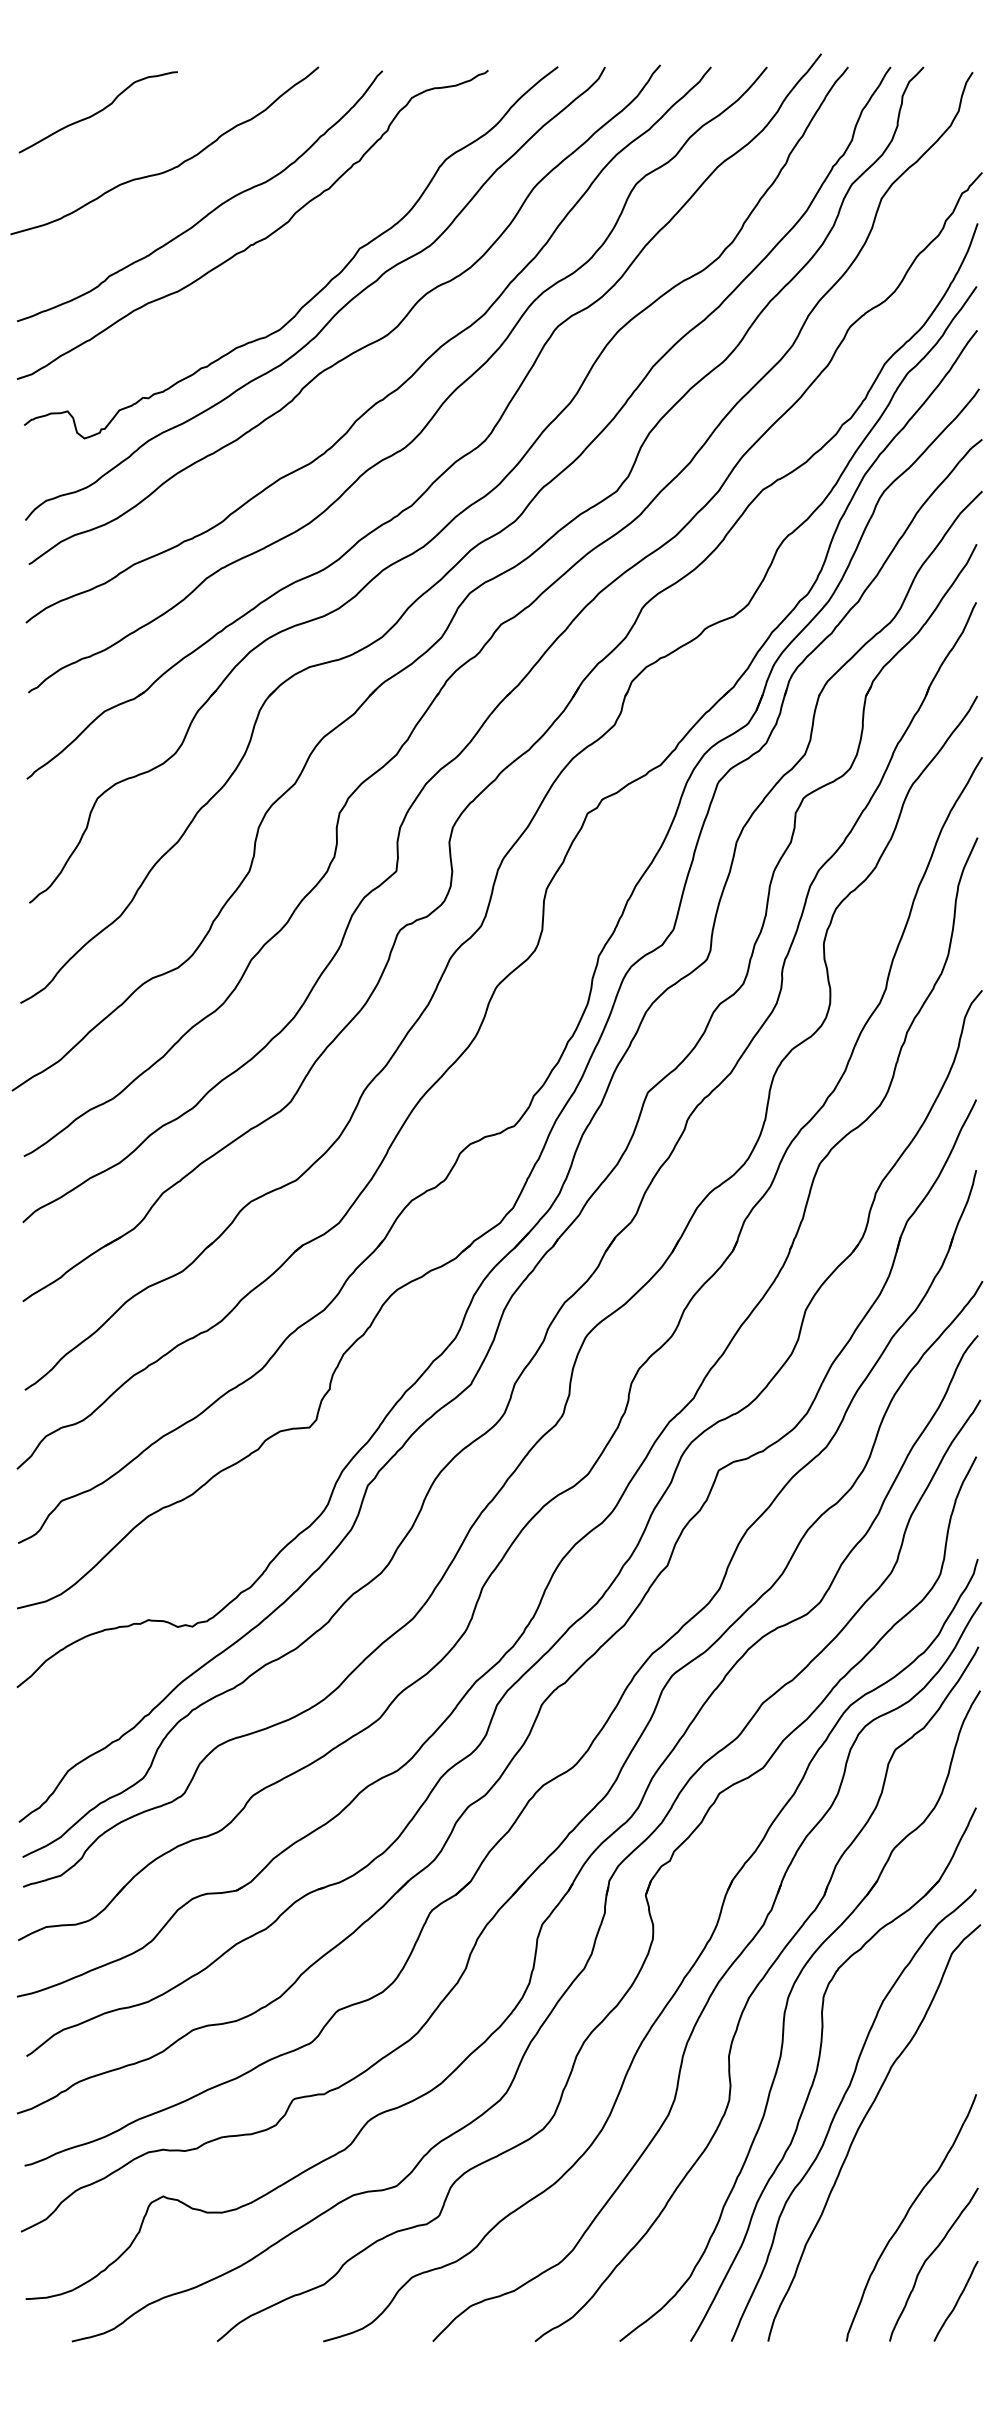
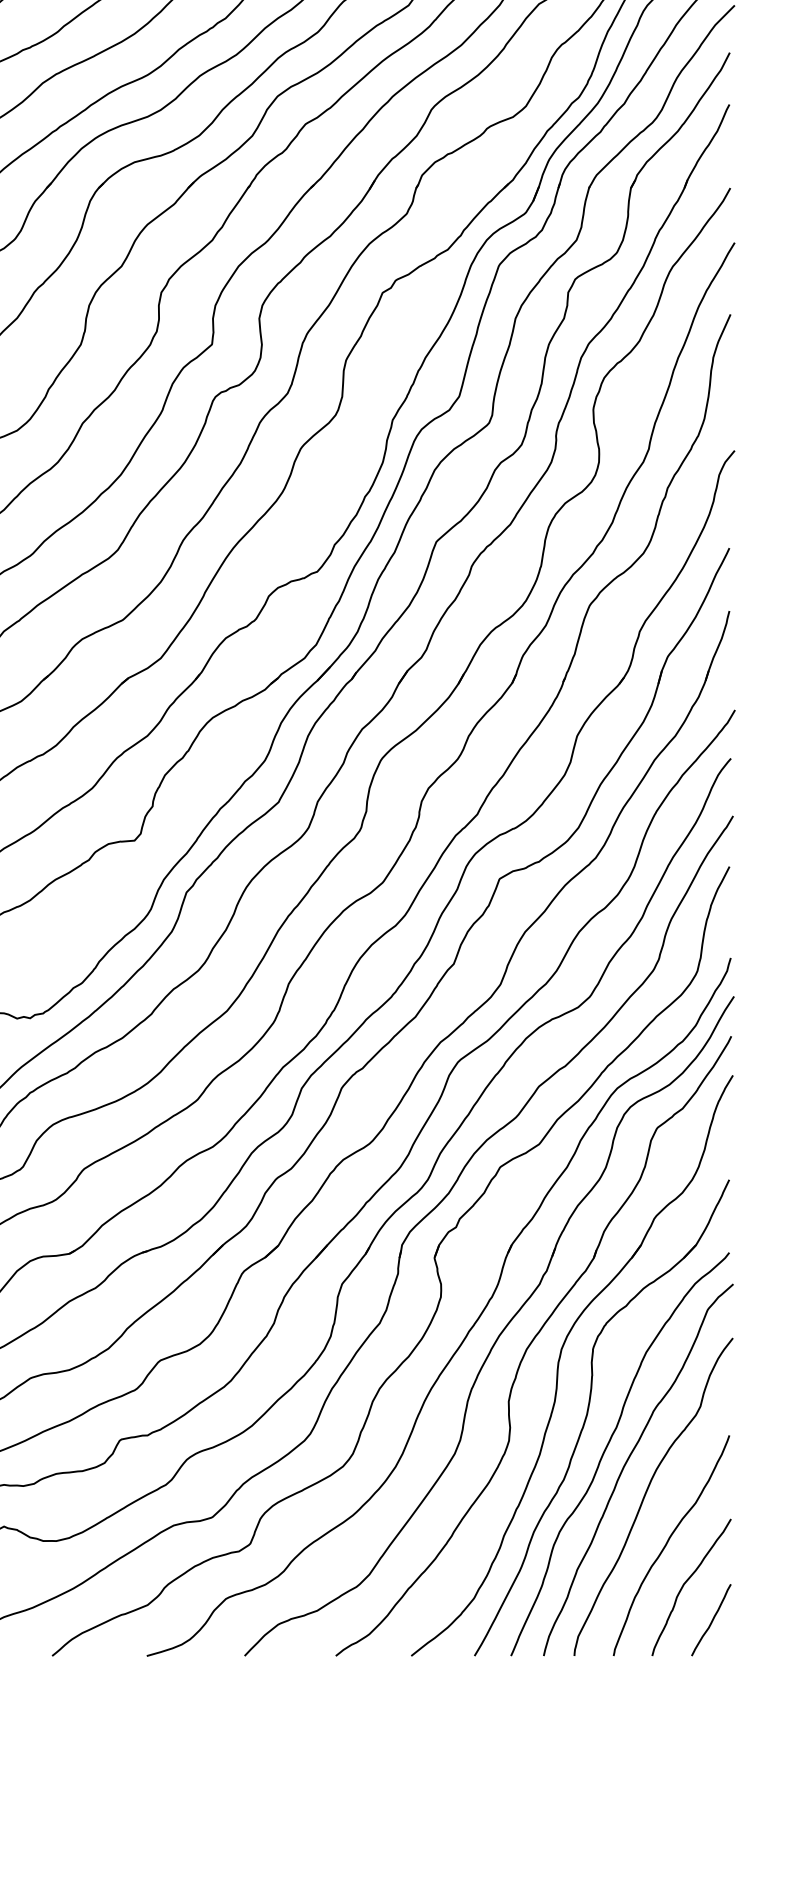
curve: (883, 2159) -> (646, 1493), added

